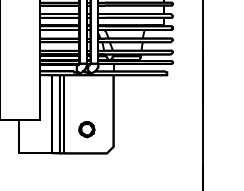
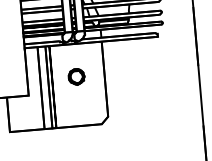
part: (86, 129) -> (76, 76), moved

